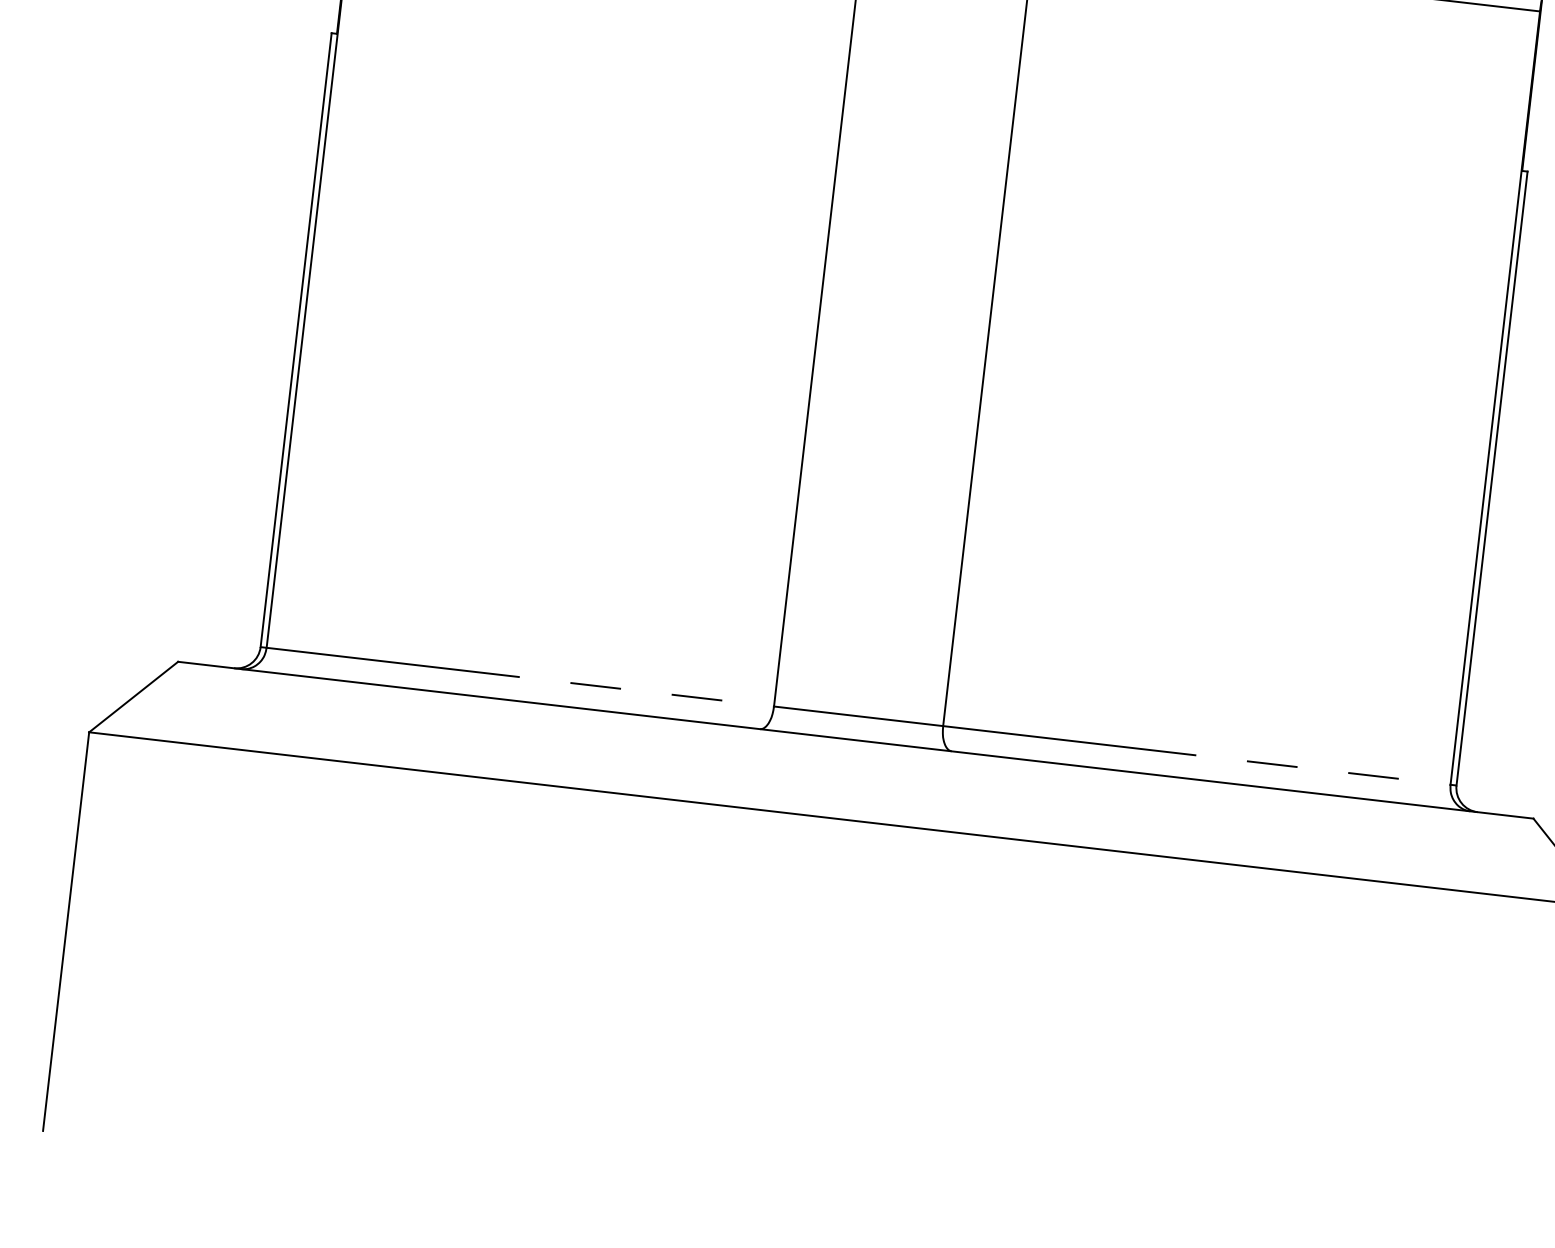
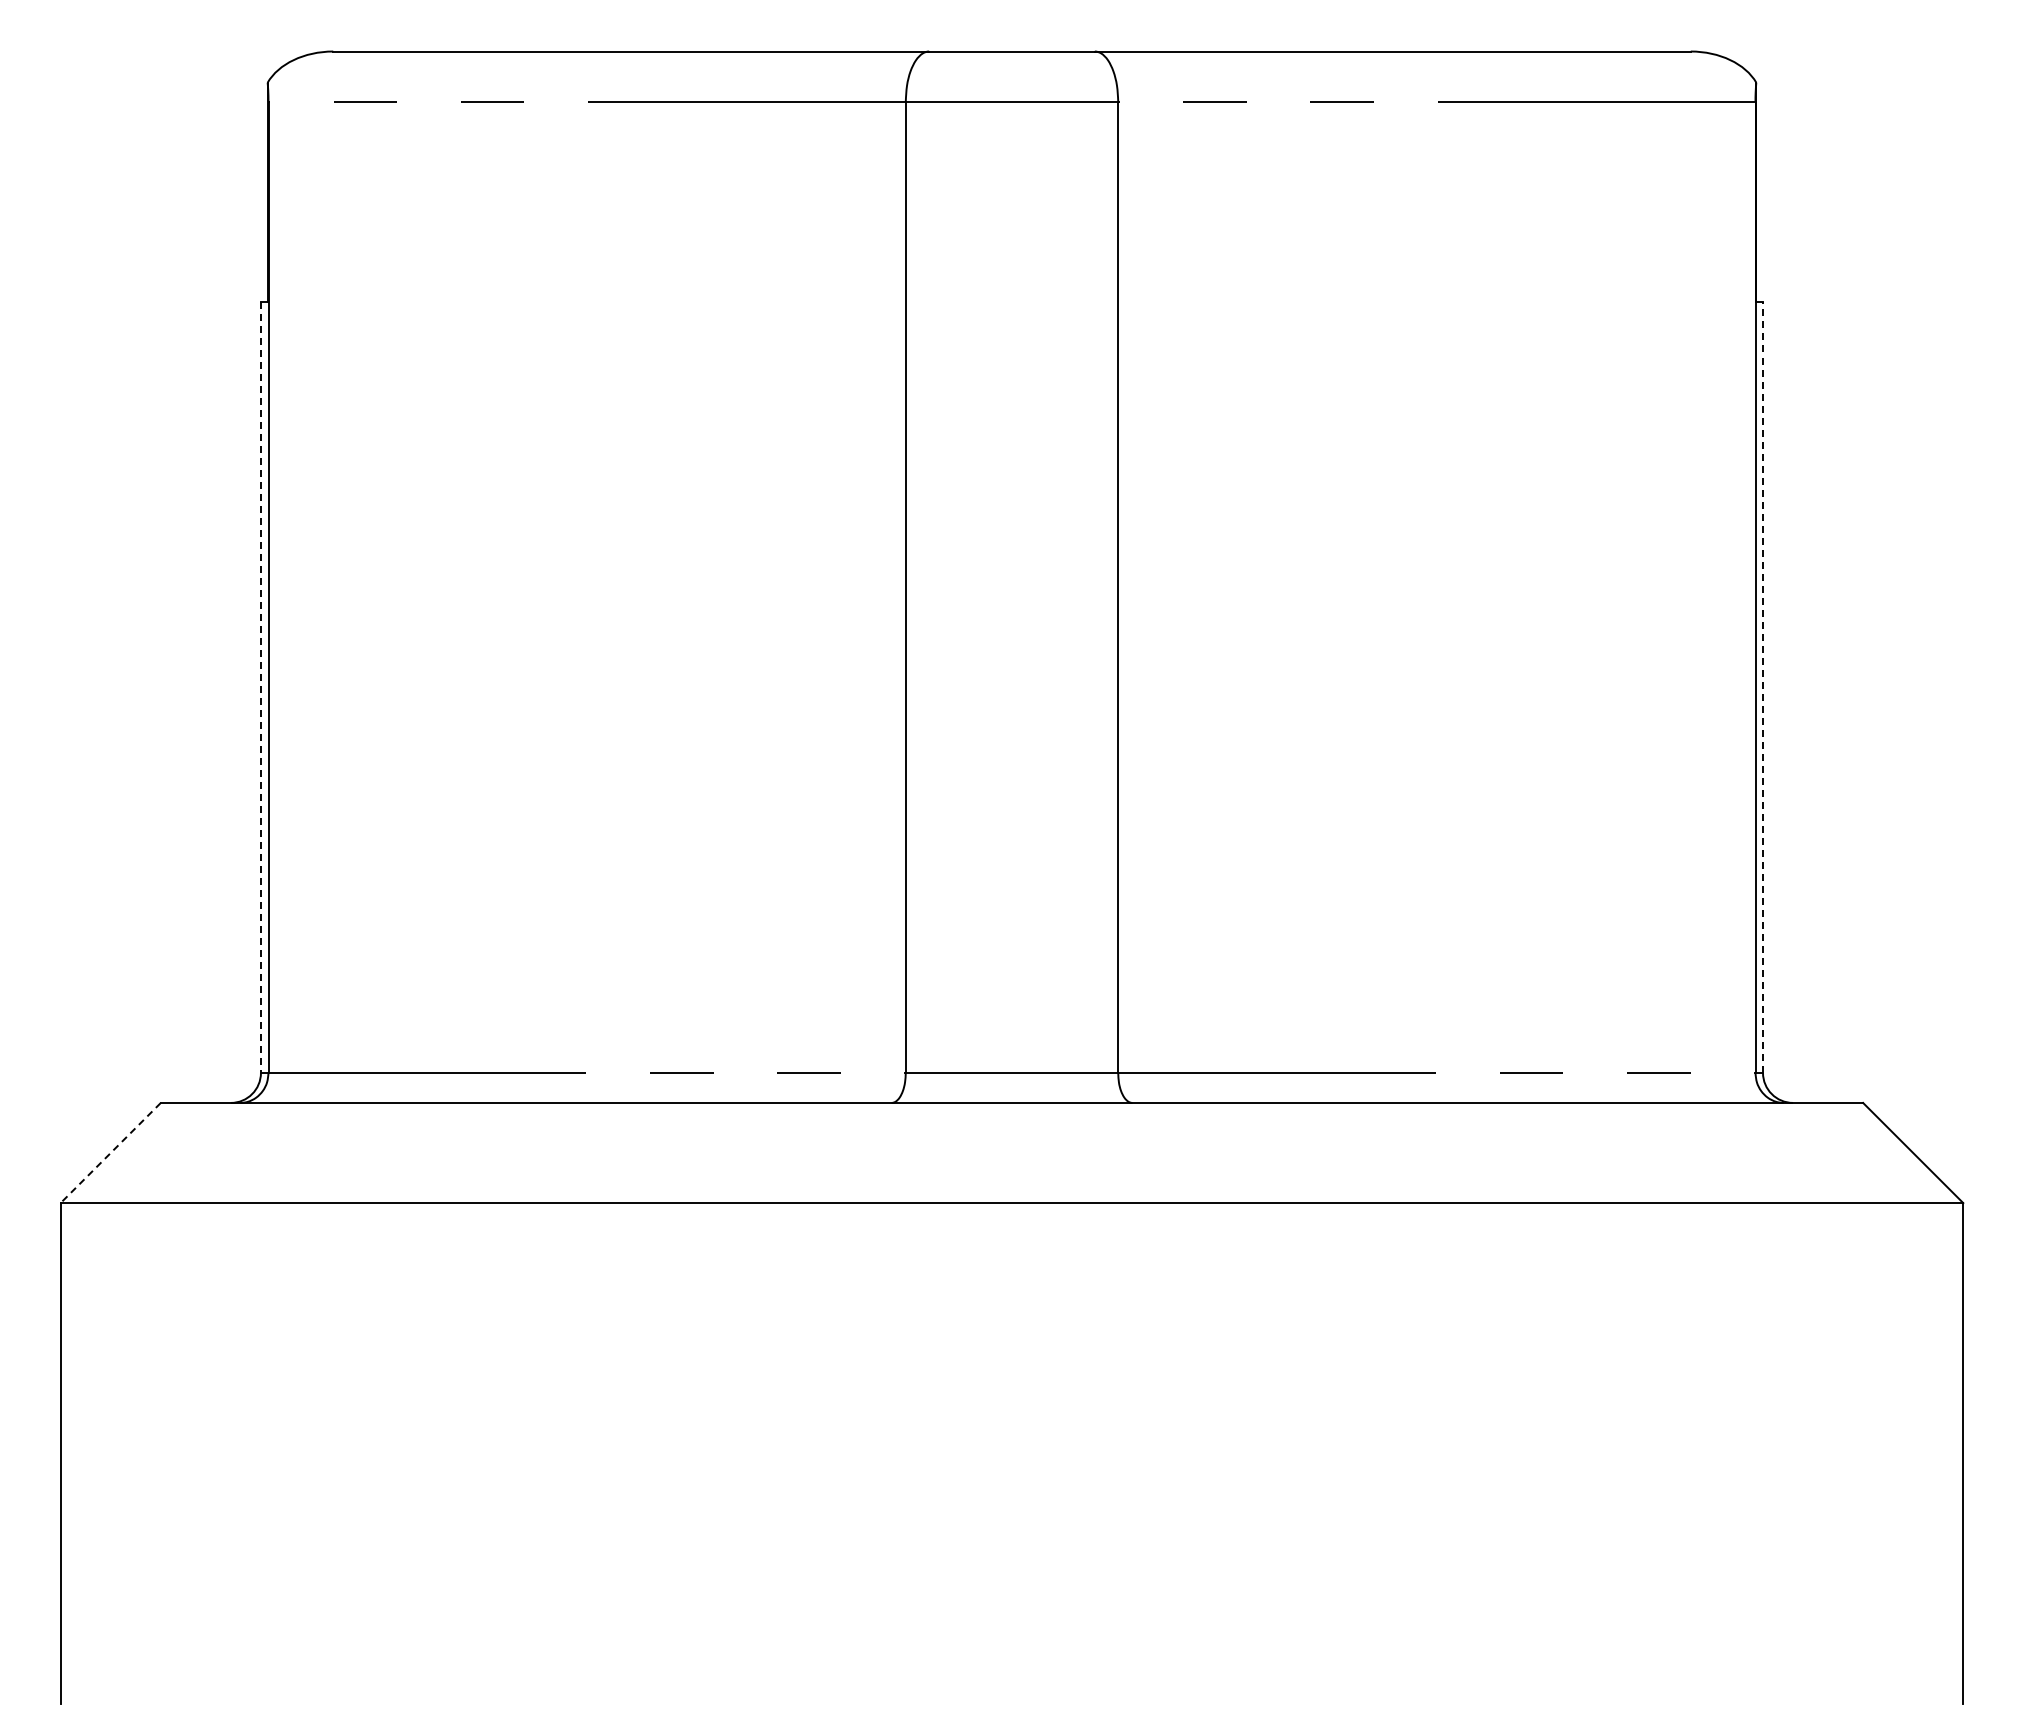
line: (295, 340) -> (260, 687), solid -> dashed
line: (1492, 478) -> (1763, 687), solid -> dashed
line: (133, 697) -> (110, 1153), solid -> dashed

